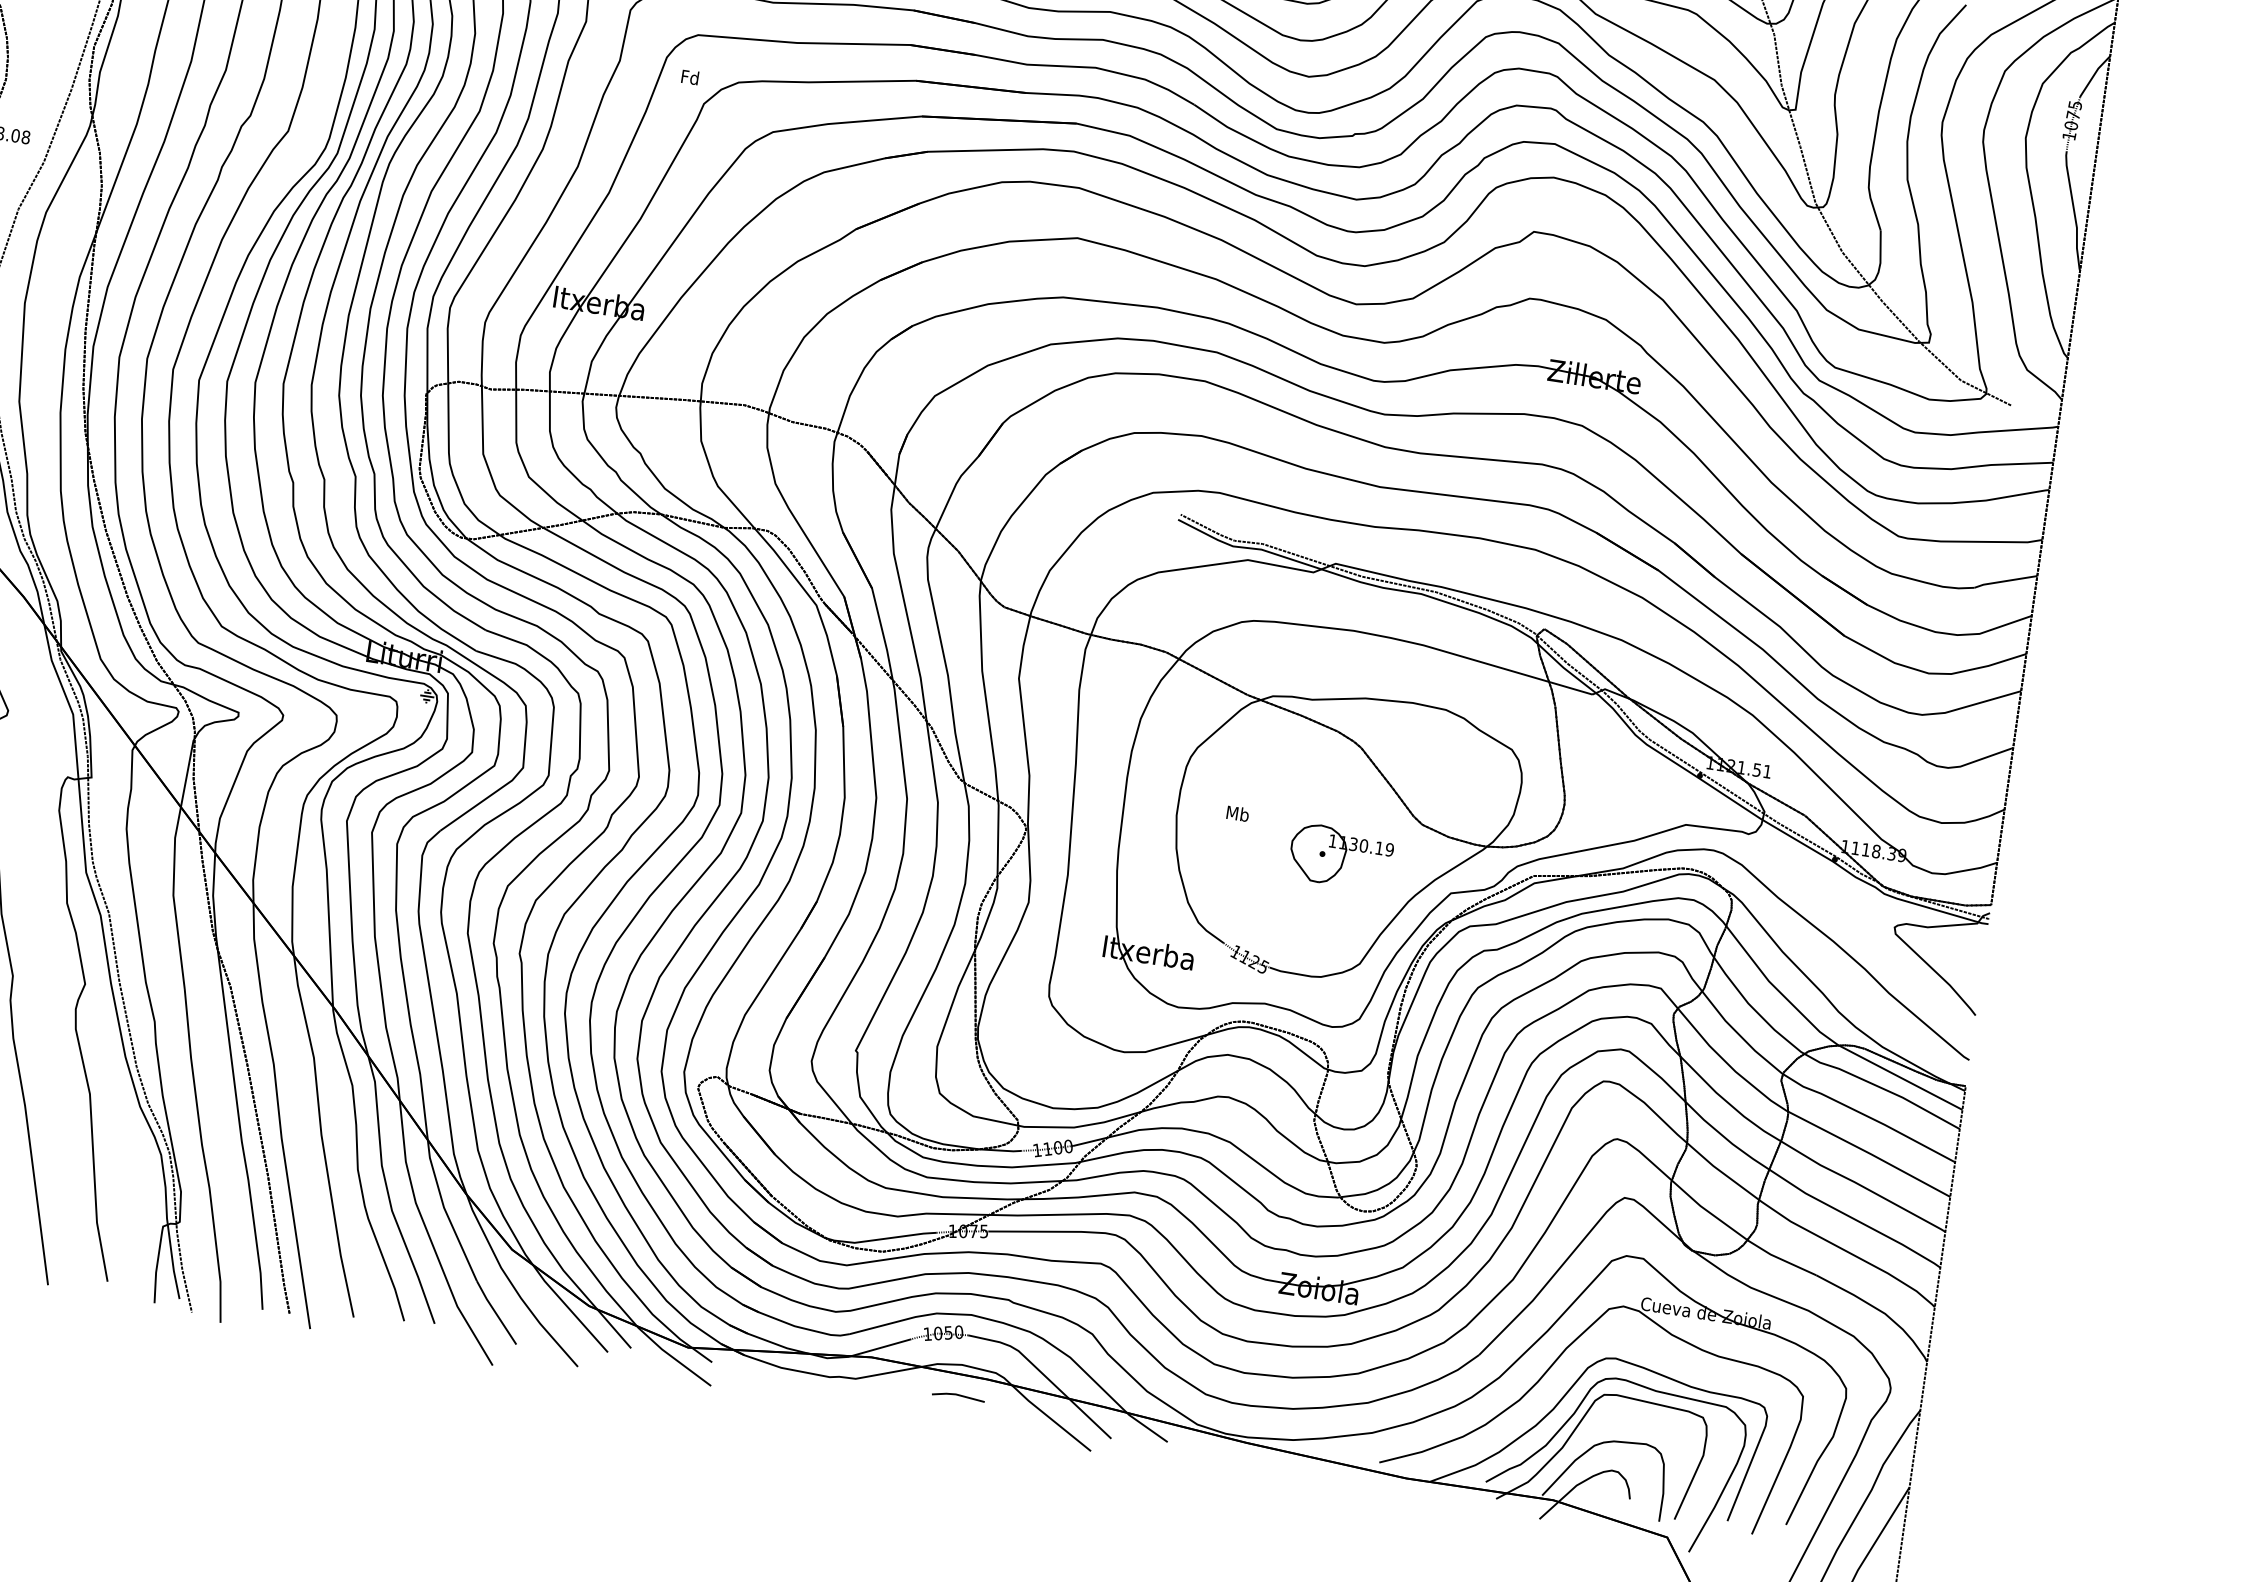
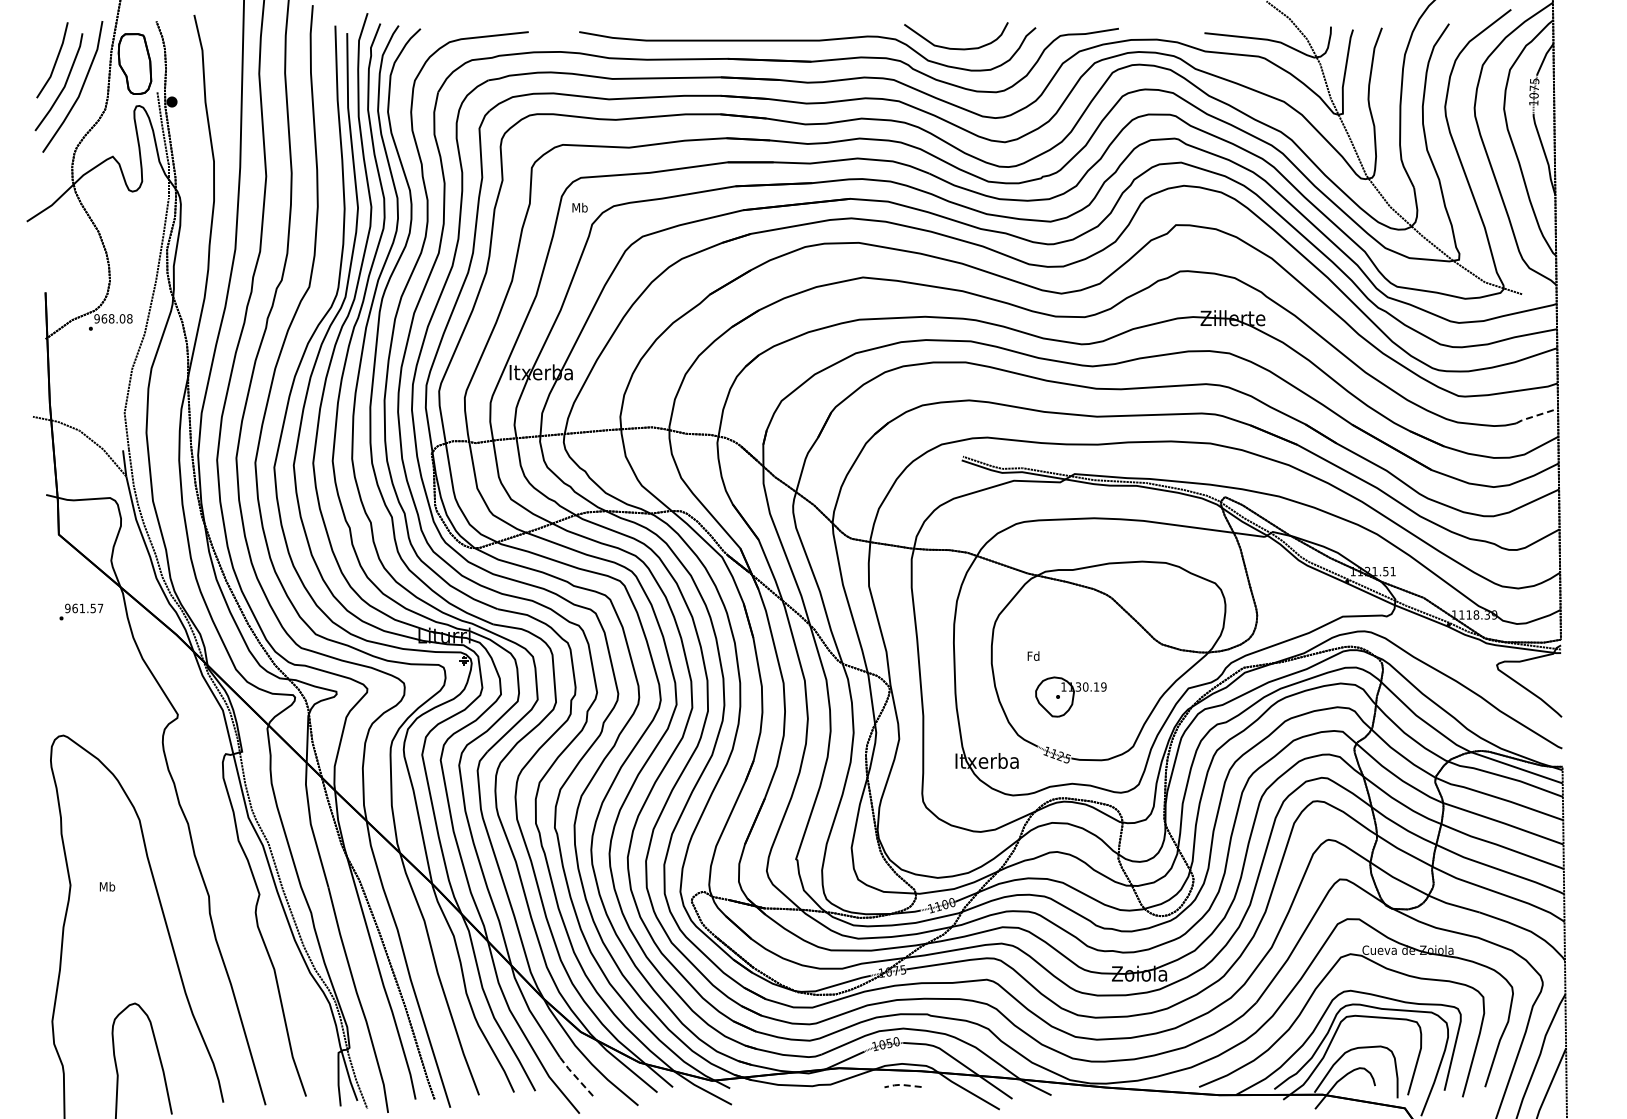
text: (689, 76) -> (579, 207), Fd -> Mb
line: (2005, 580) -> (1536, 415), solid -> dashed
text: (1237, 812) -> (1033, 655), Mb -> Fd
part: (1340, 856) -> (1070, 696), moved
line: (494, 1311) -> (575, 1076), solid -> dashed
line: (955, 1393) -> (900, 1084), solid -> dashed

